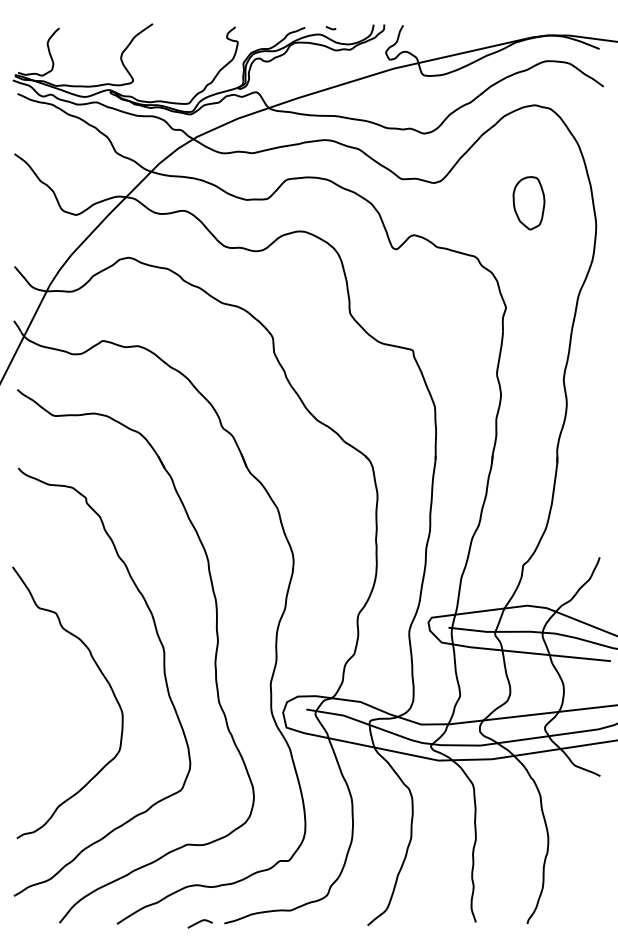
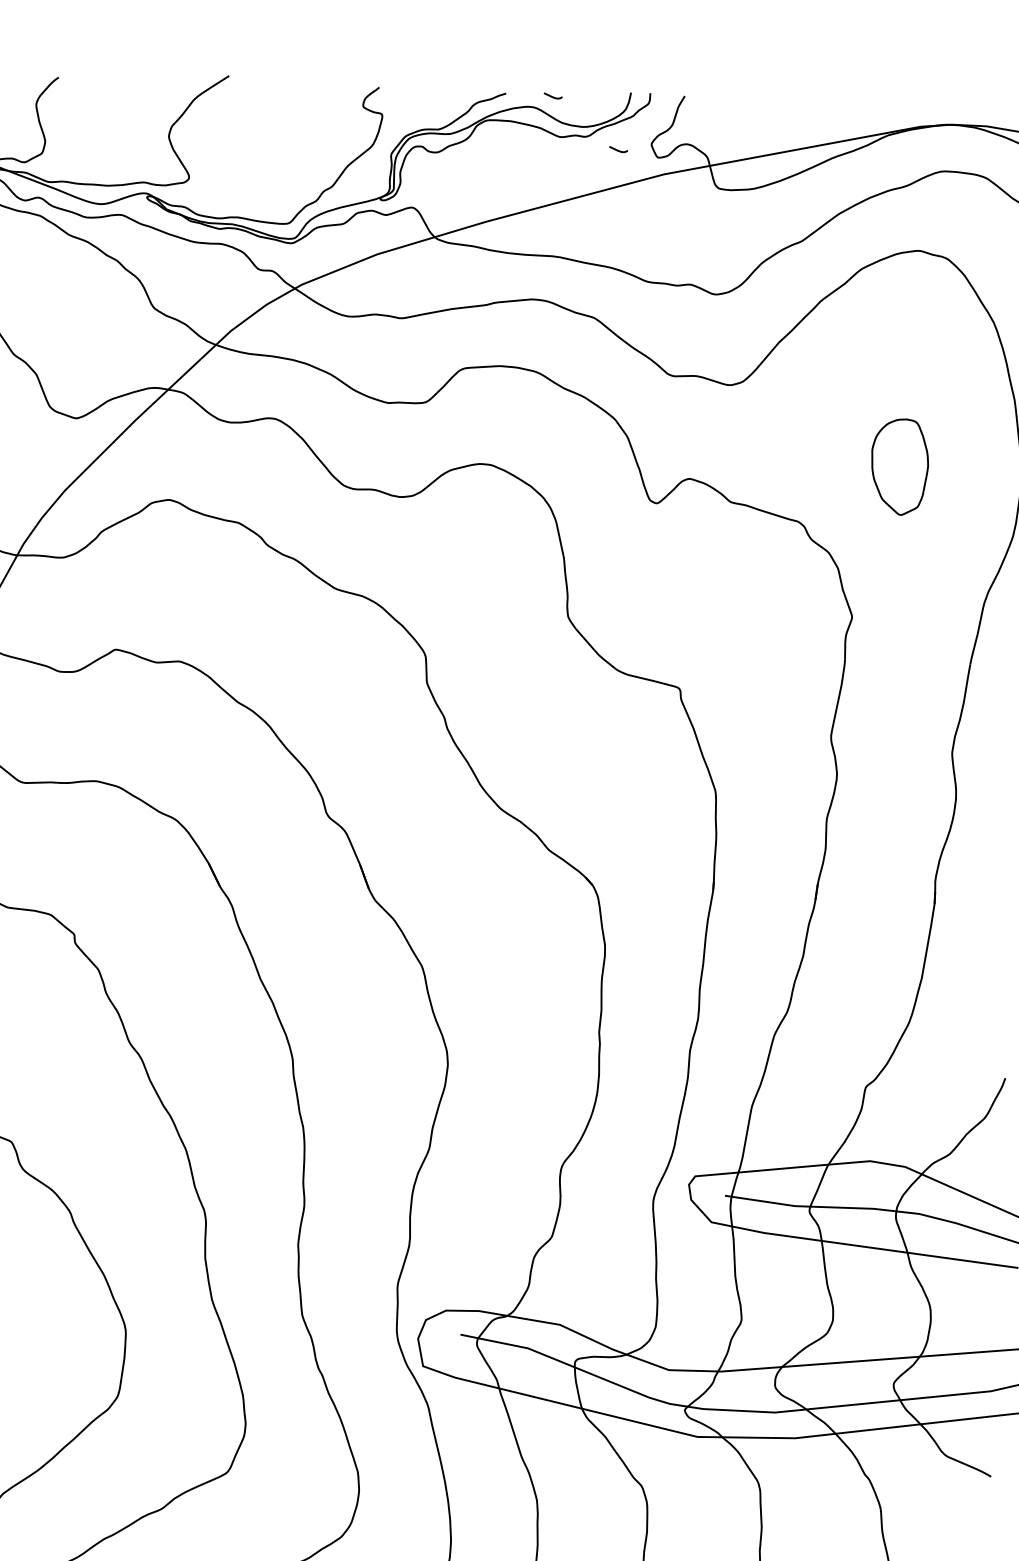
curve: (367, 56) -> (617, 150), added
part: (528, 203) -> (898, 467), moved

